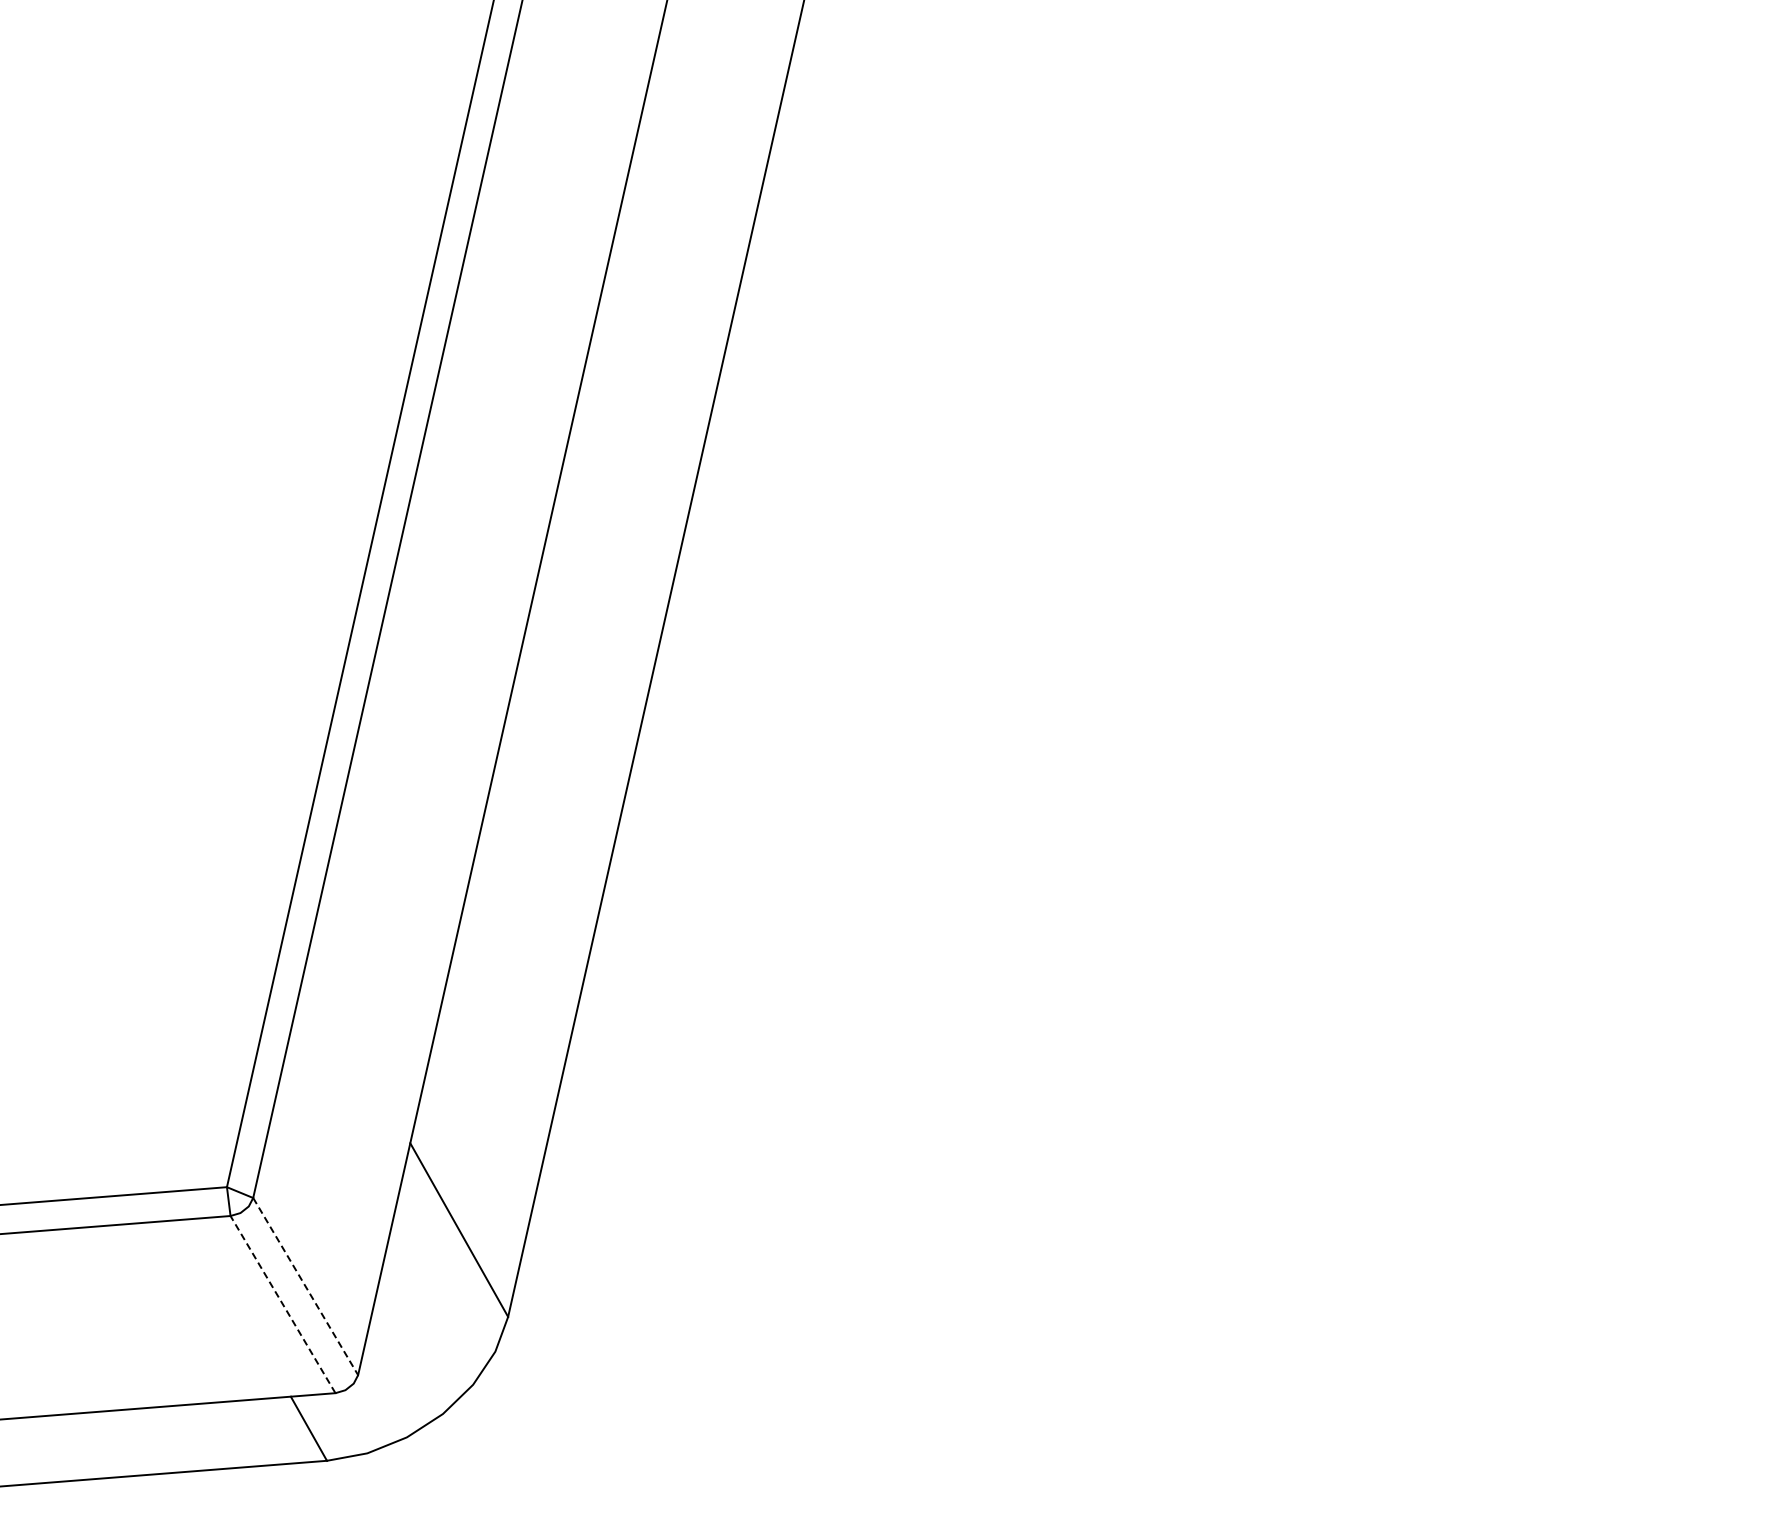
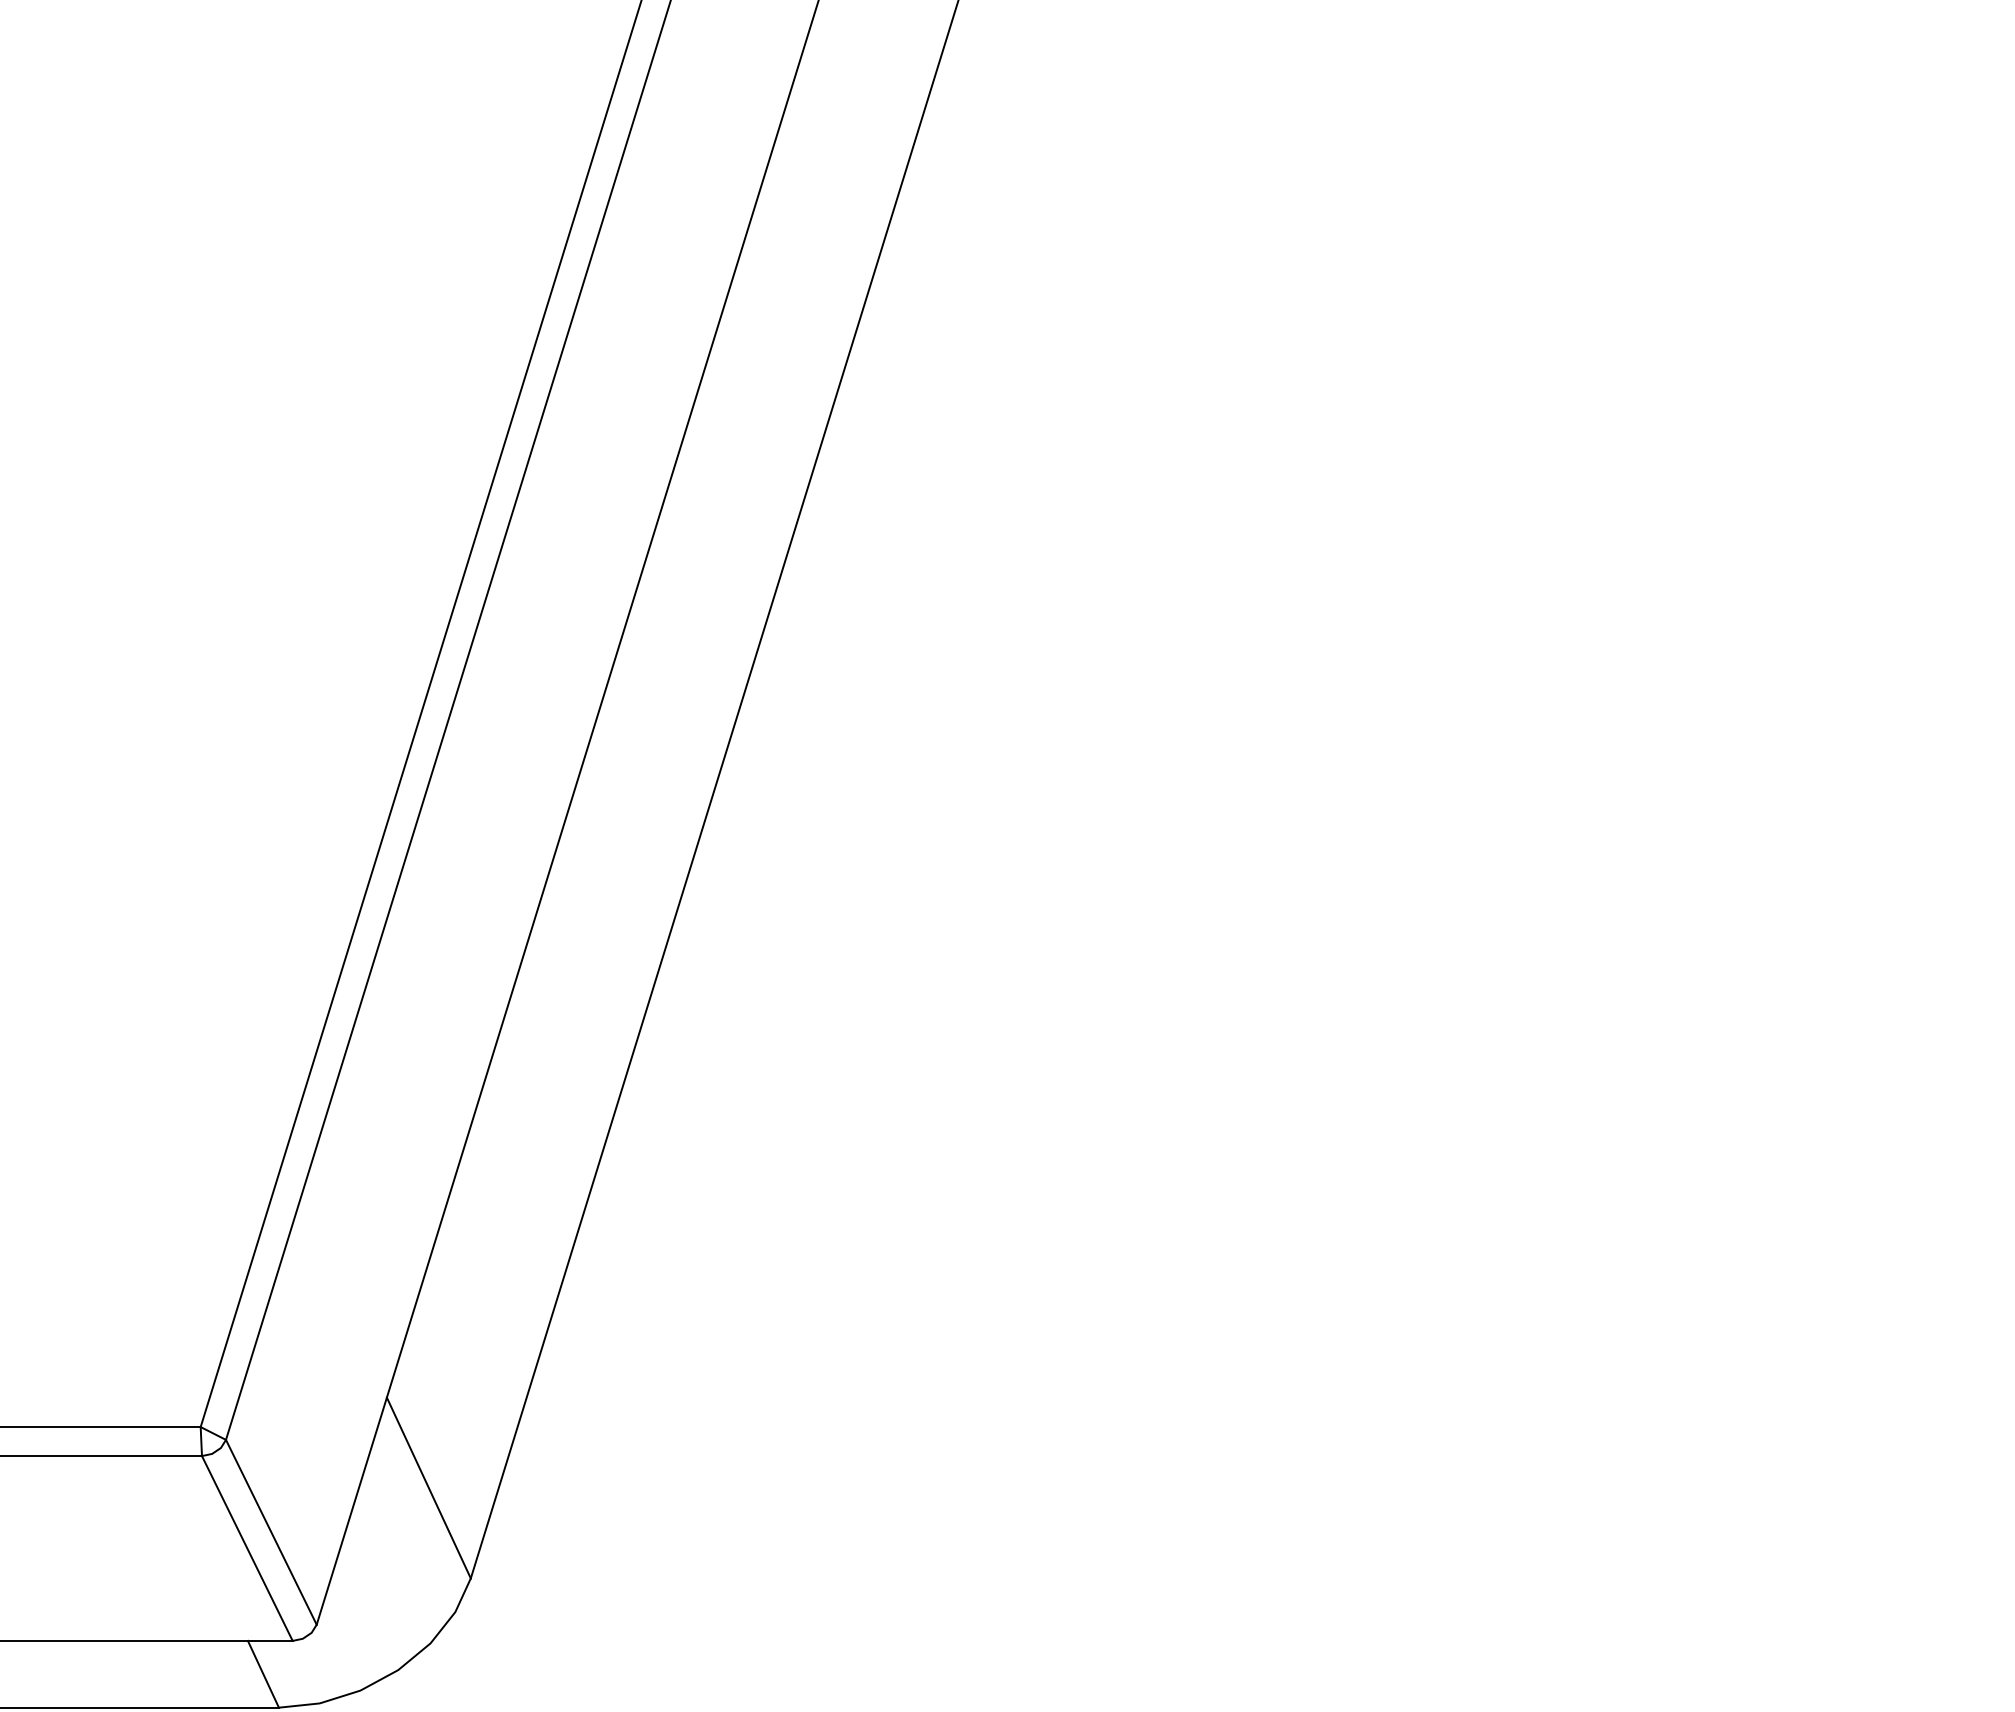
line: (305, 1286) -> (271, 1532), dashed -> solid
line: (283, 1304) -> (247, 1548), dashed -> solid

